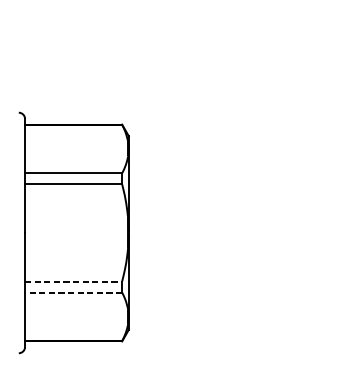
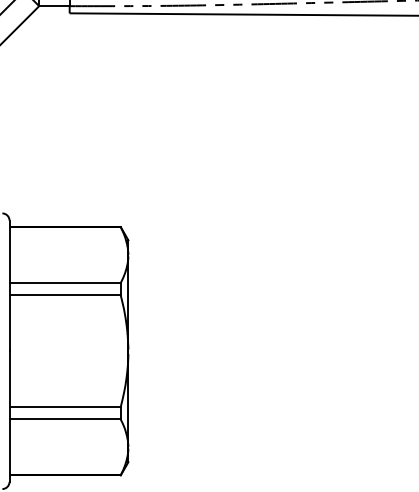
line: (73, 282) -> (65, 407), dashed -> solid
line: (73, 292) -> (65, 419), dashed -> solid

